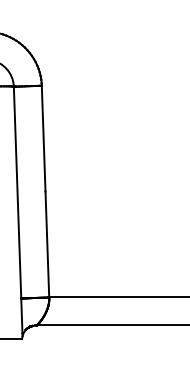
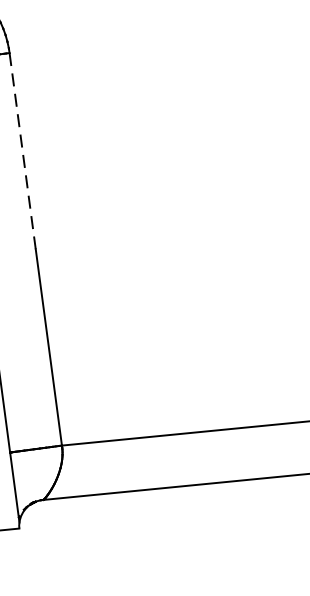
line: (43, 138) -> (22, 150), solid -> dashed

